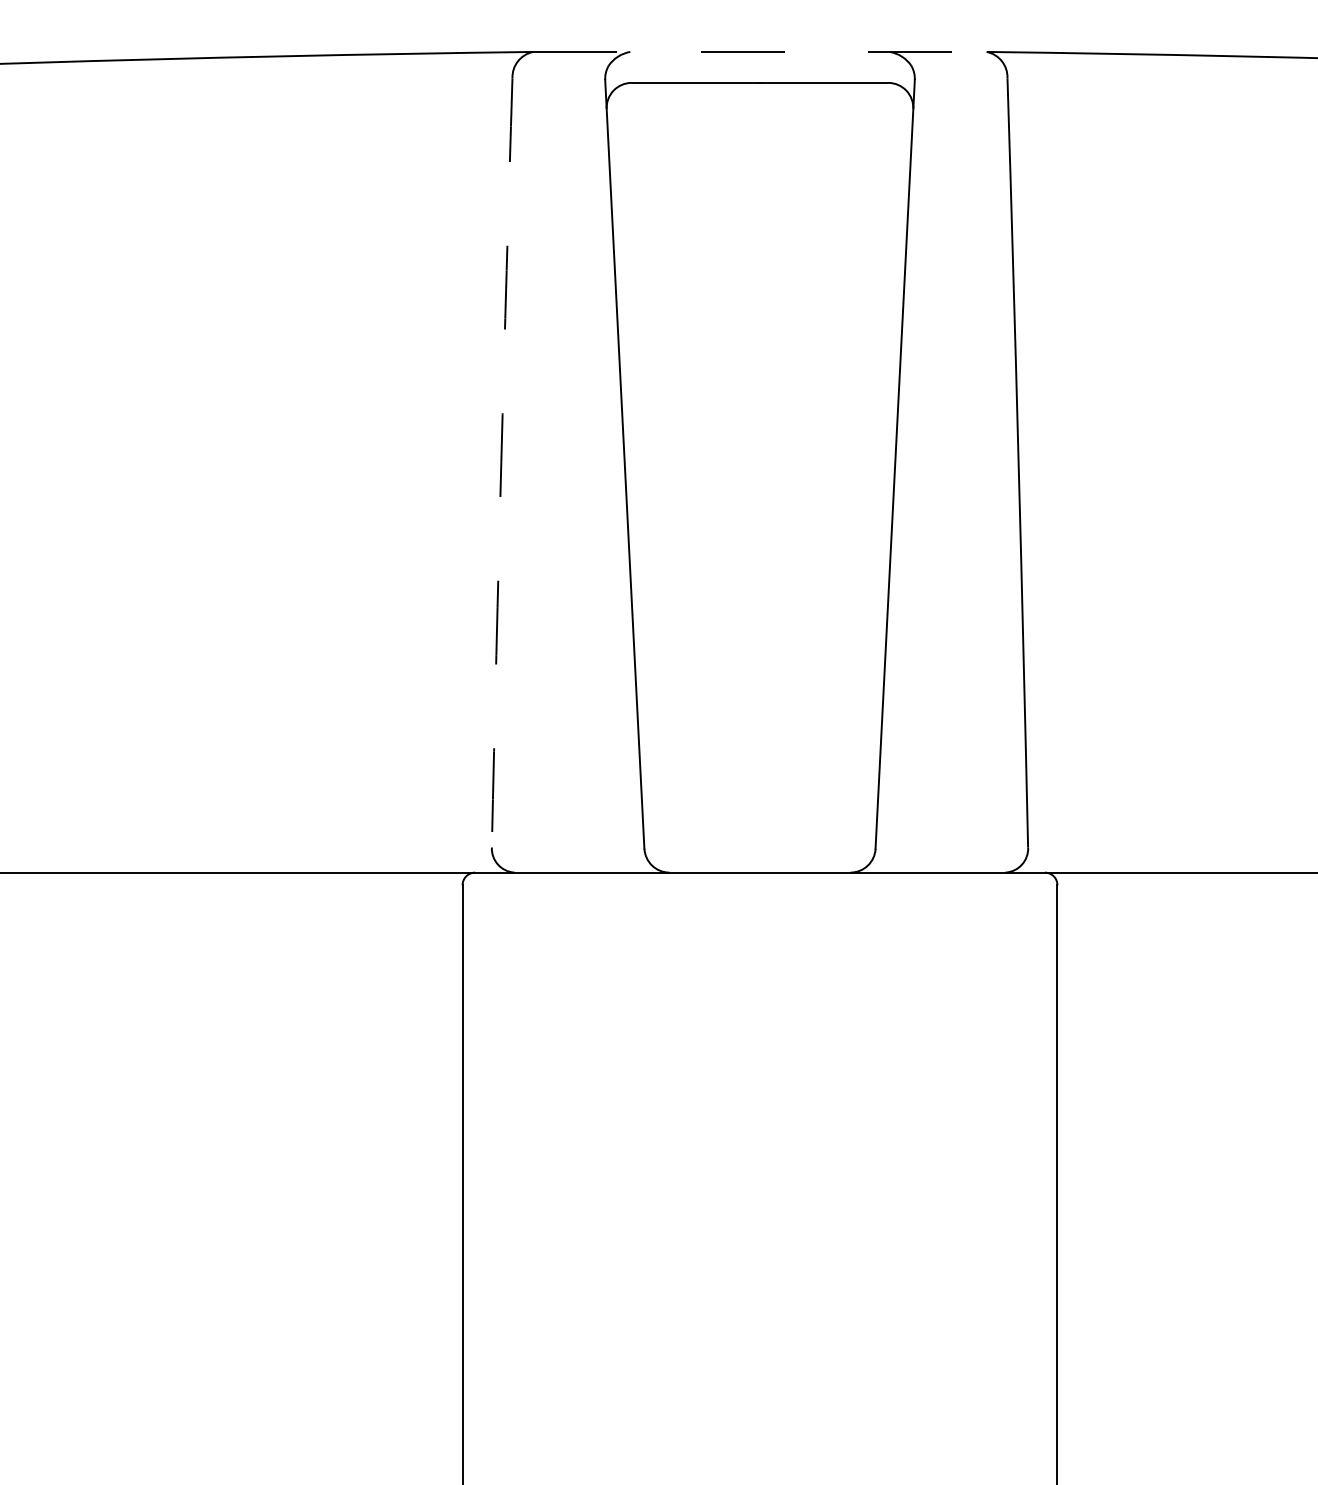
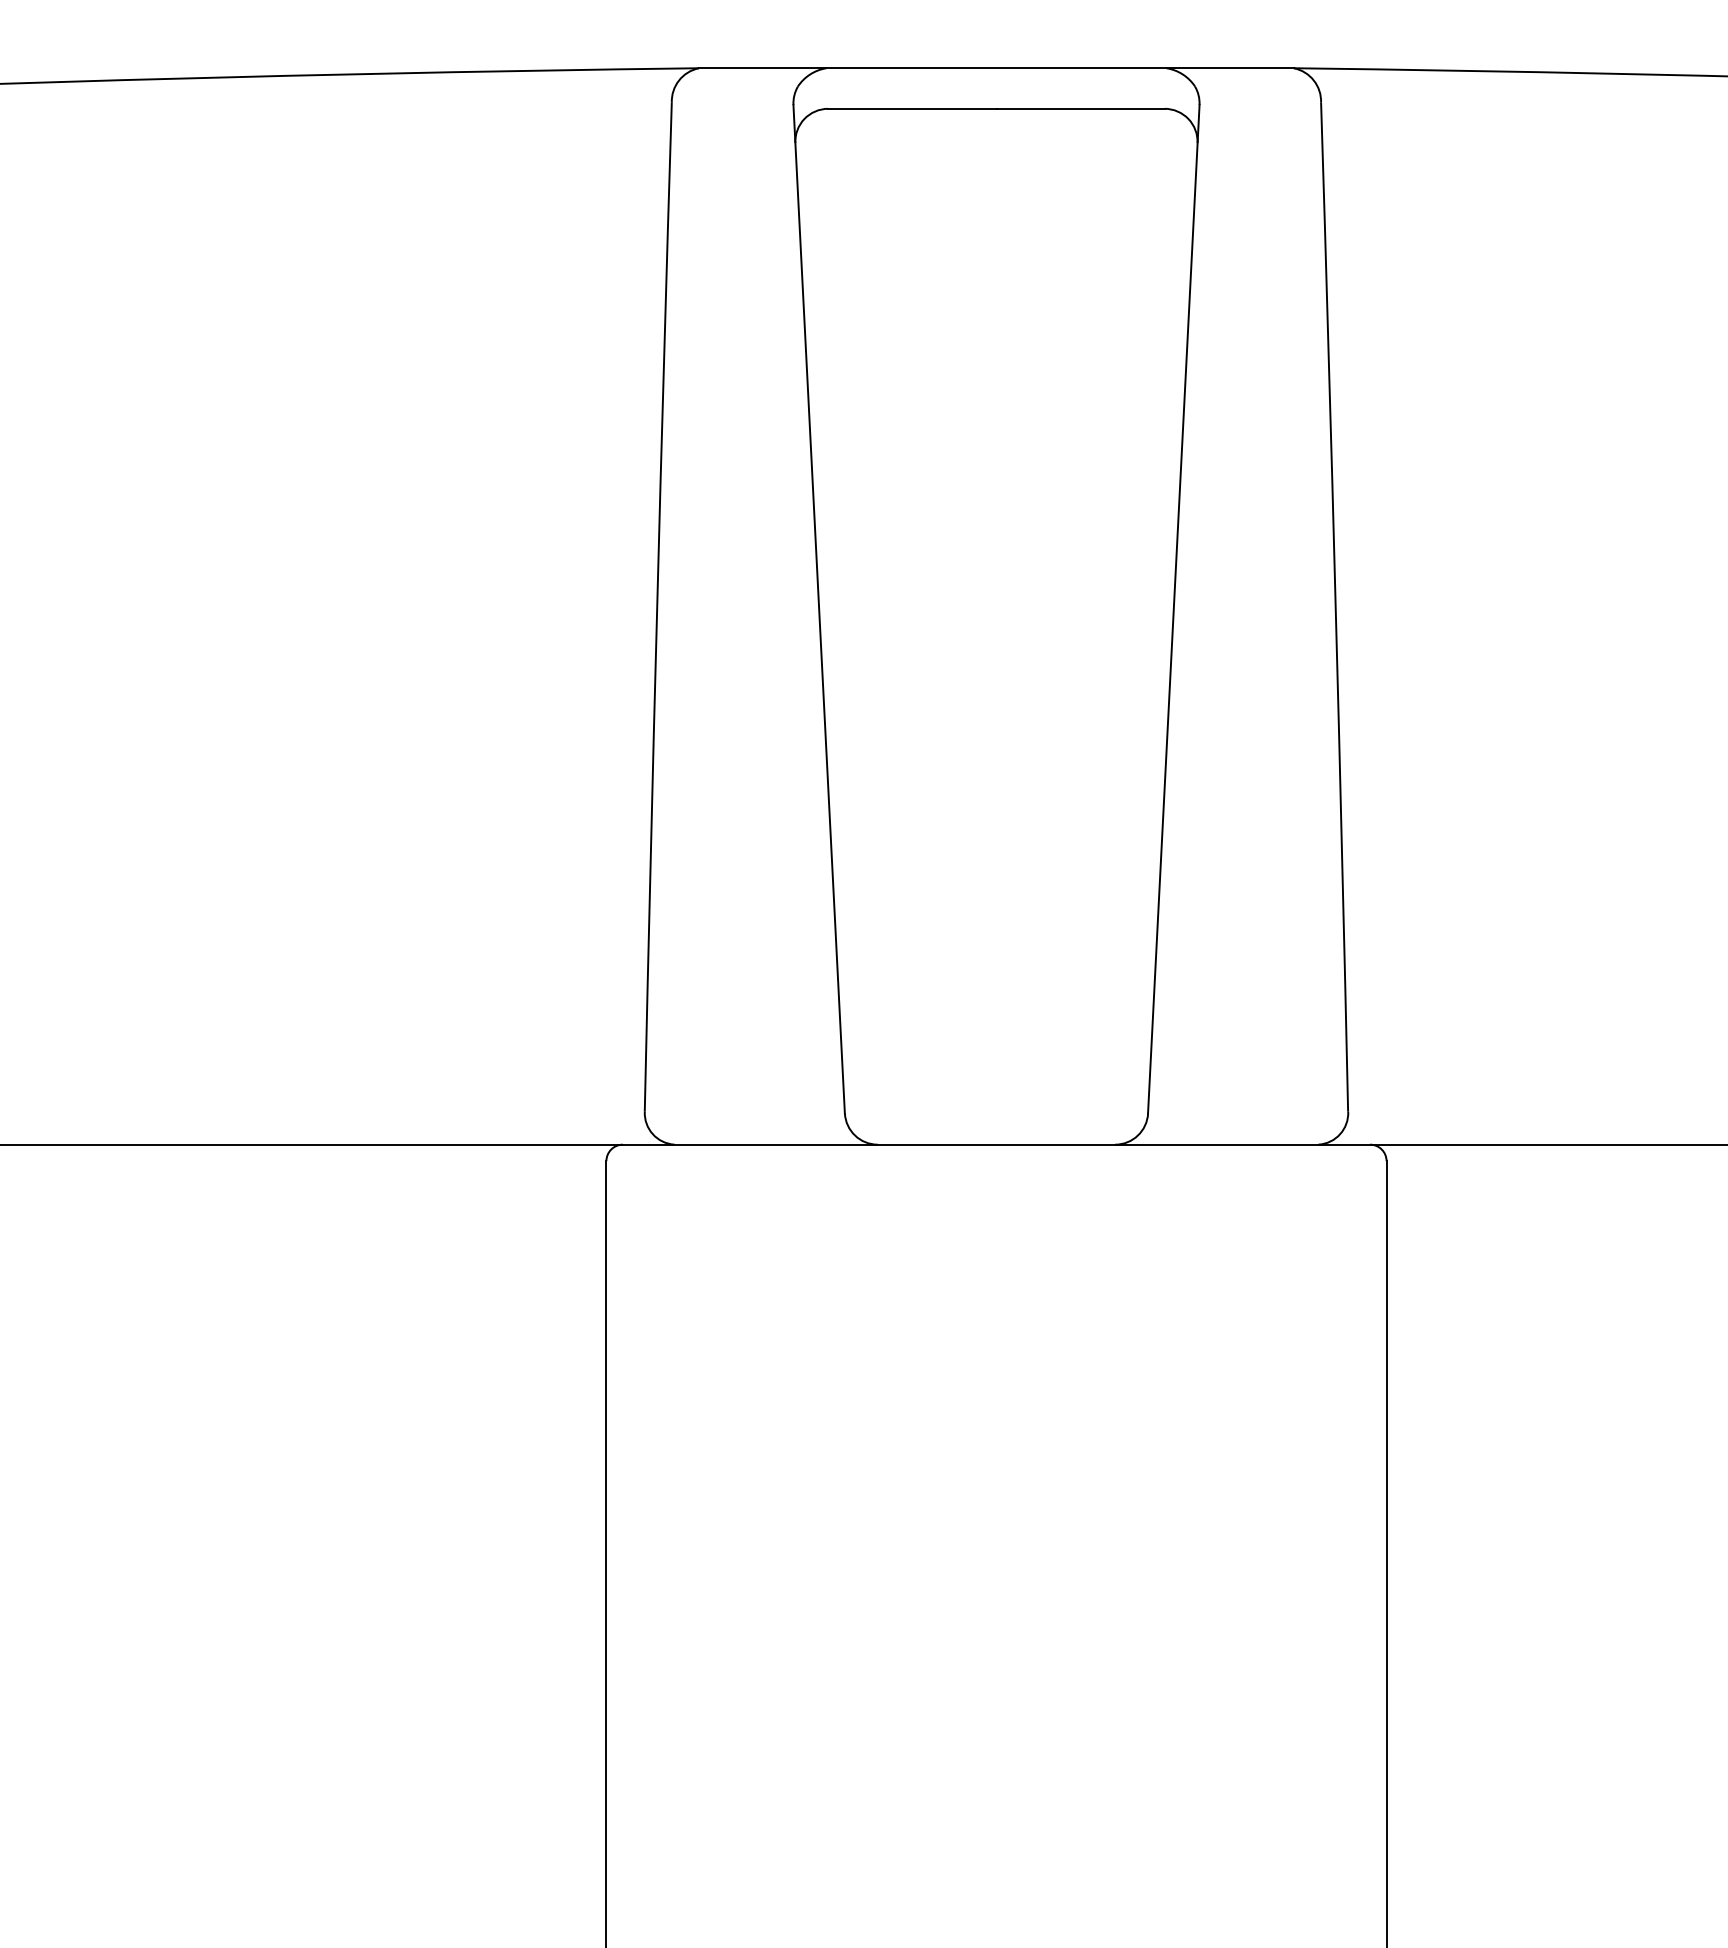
line: (760, 52) -> (997, 68), dashed -> solid
arc: (501, 463) -> (657, 607), dashed -> solid

